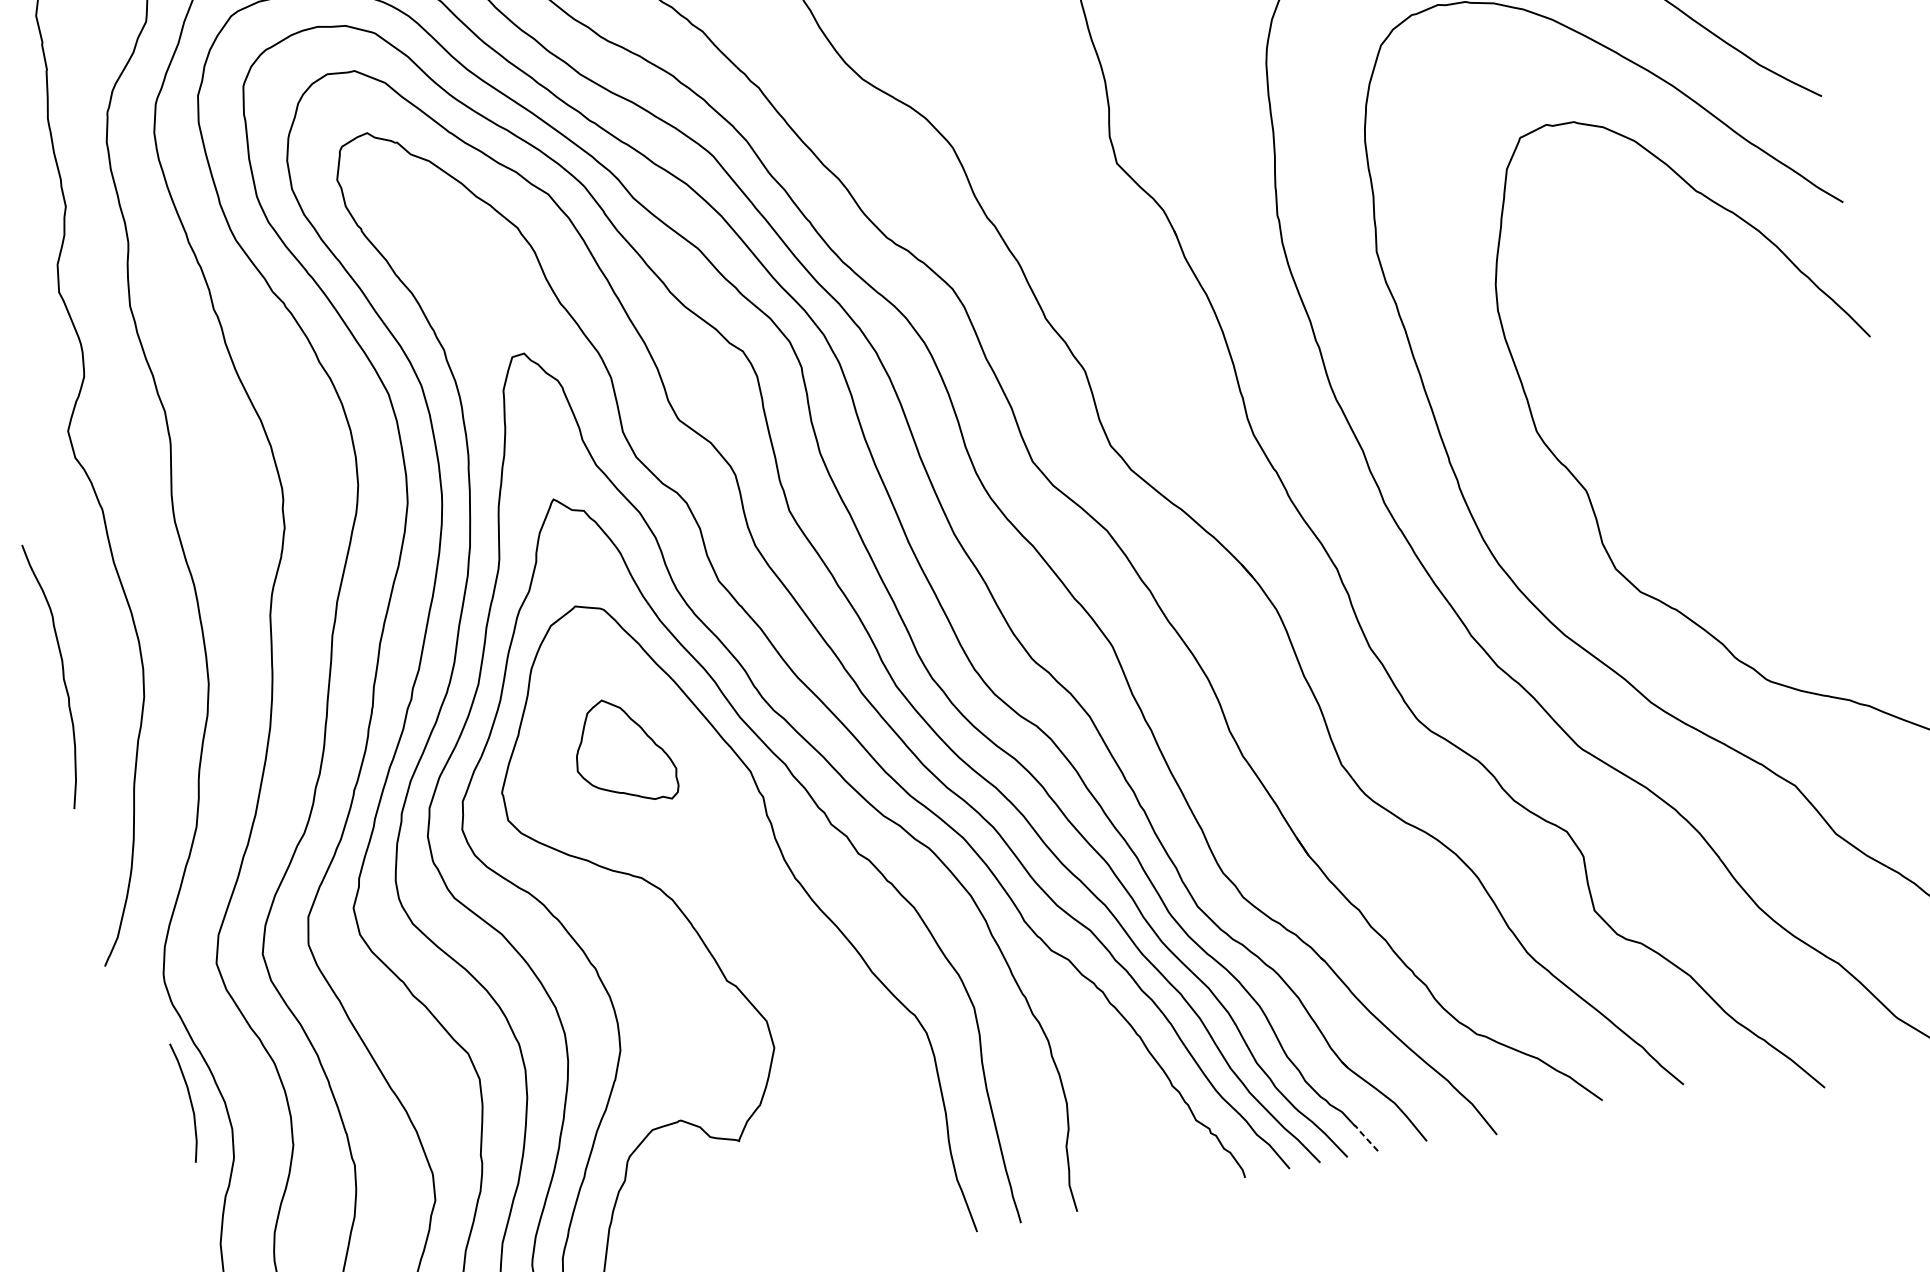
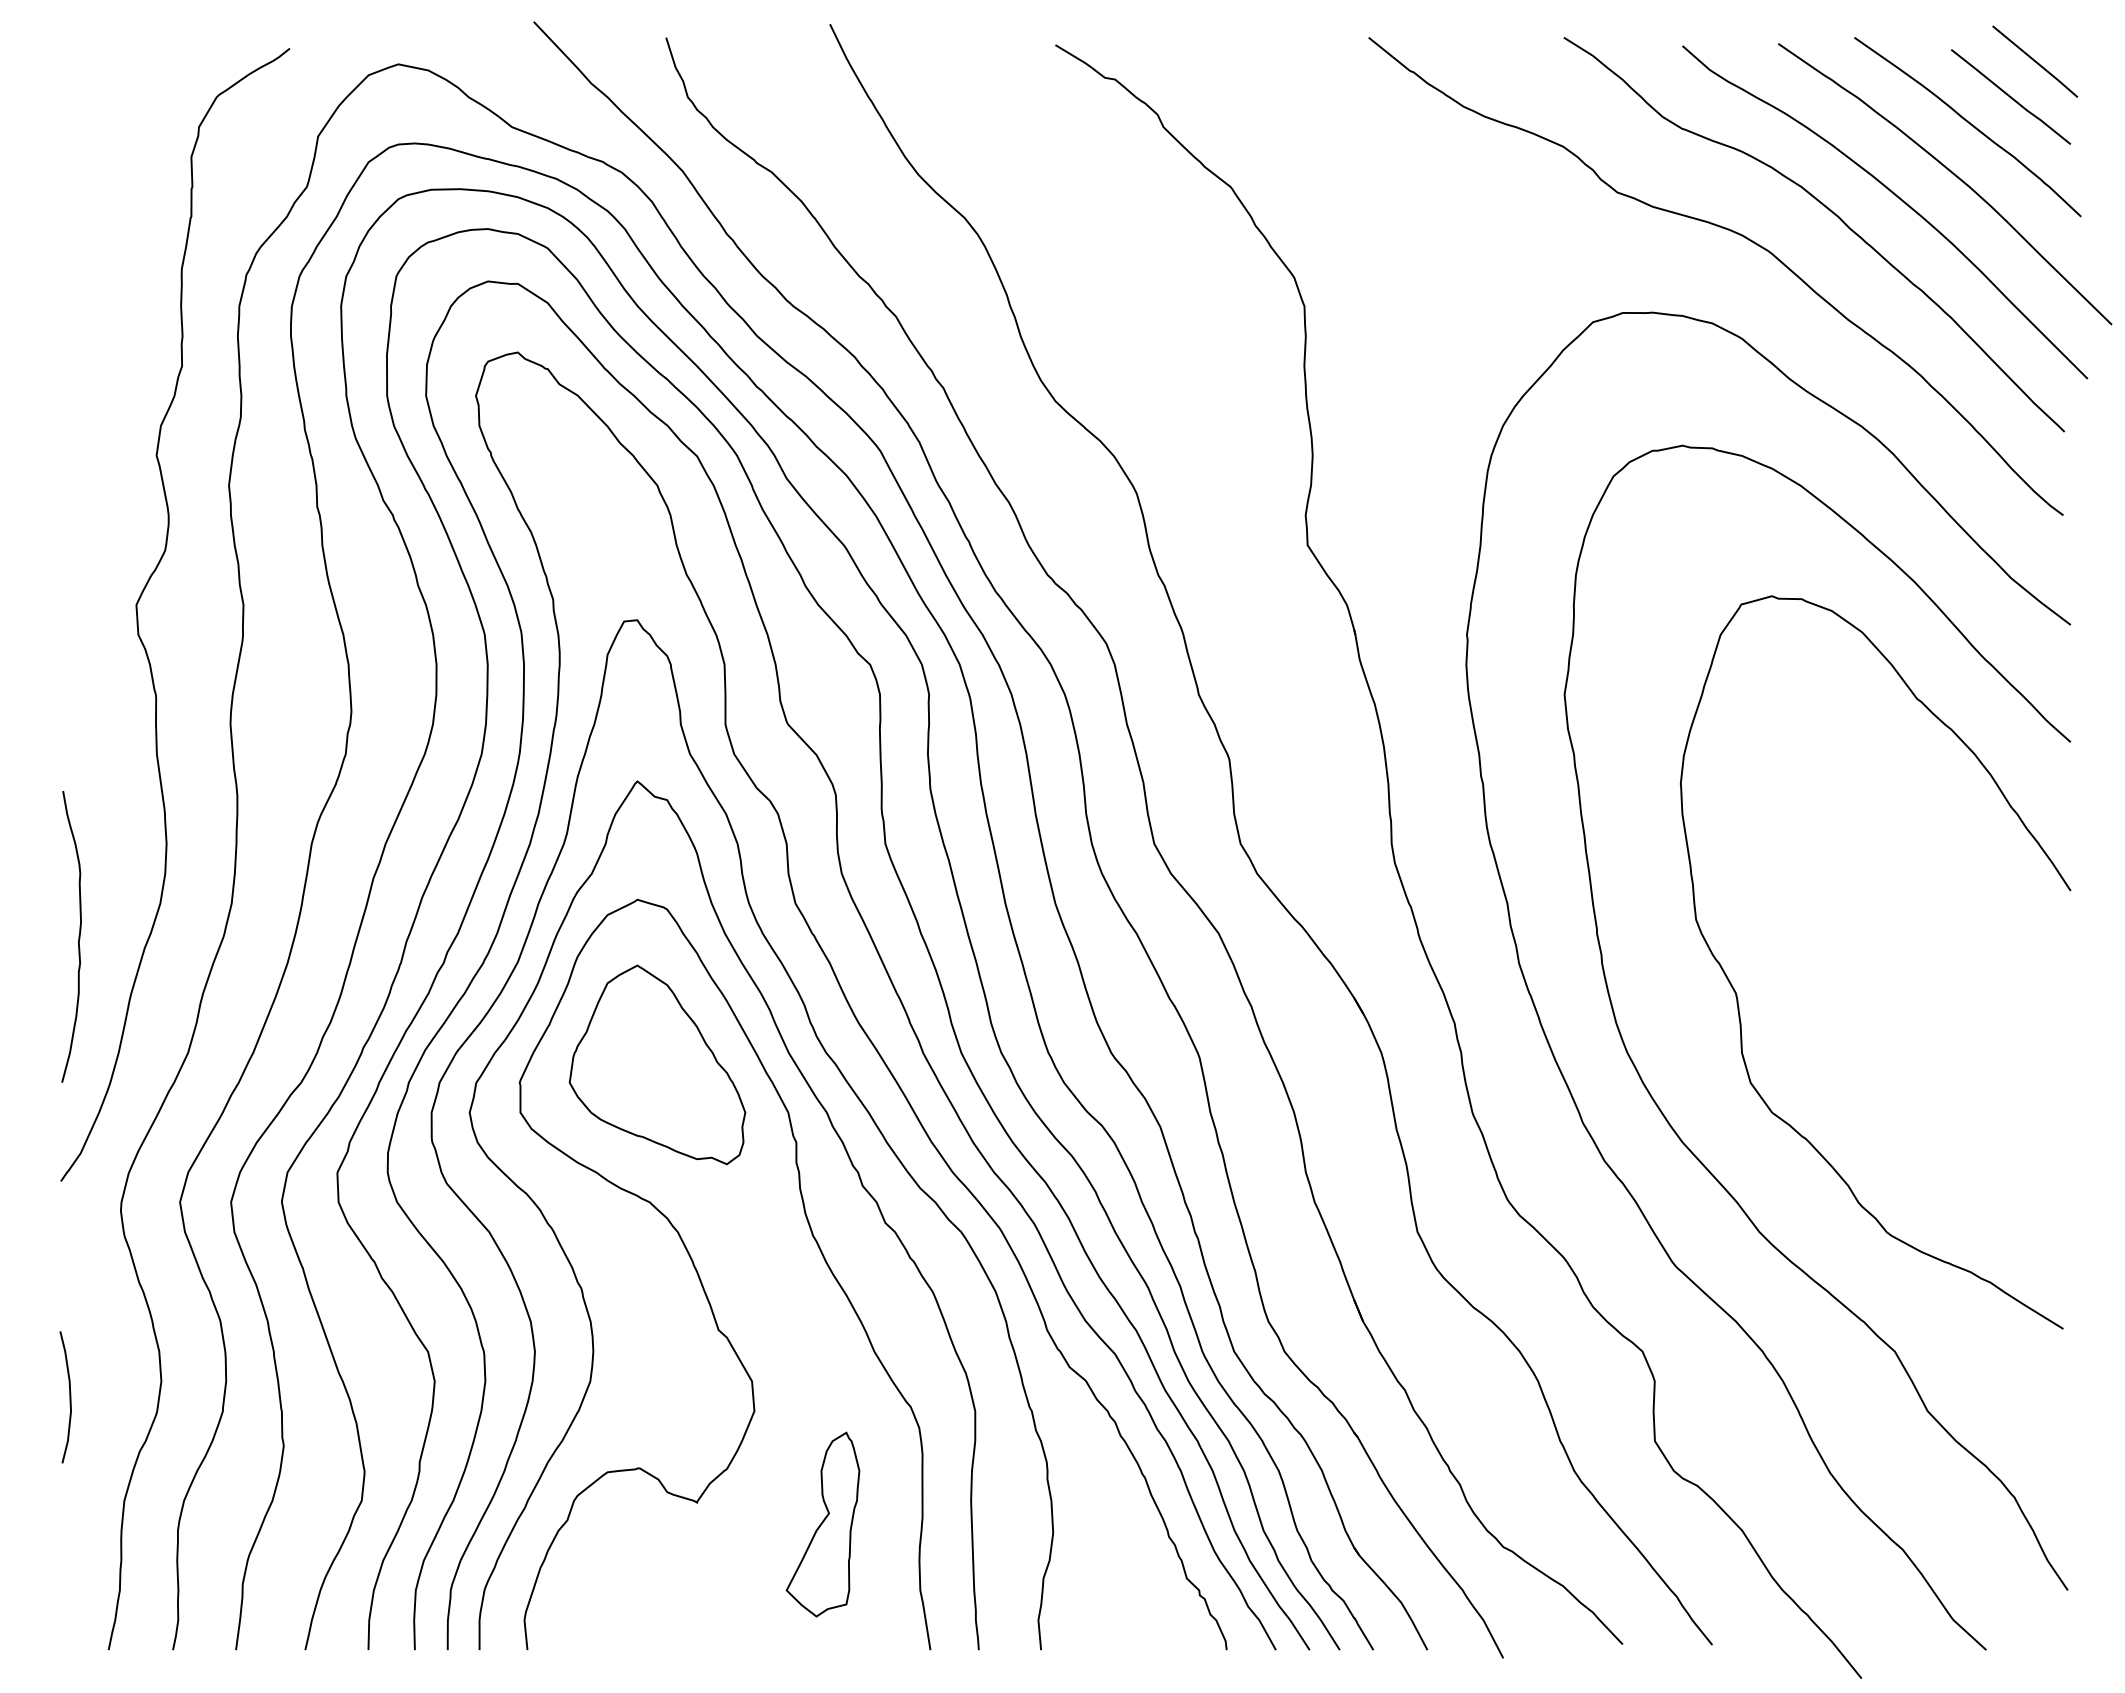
curve: (62, 673) -> (78, 936), moved
part: (623, 751) -> (657, 1064), size x1.67
curve: (190, 1101) -> (69, 1397), moved
part: (856, 1137) -> (822, 1524), added
line: (1364, 1137) -> (1362, 1632), dashed -> solid

